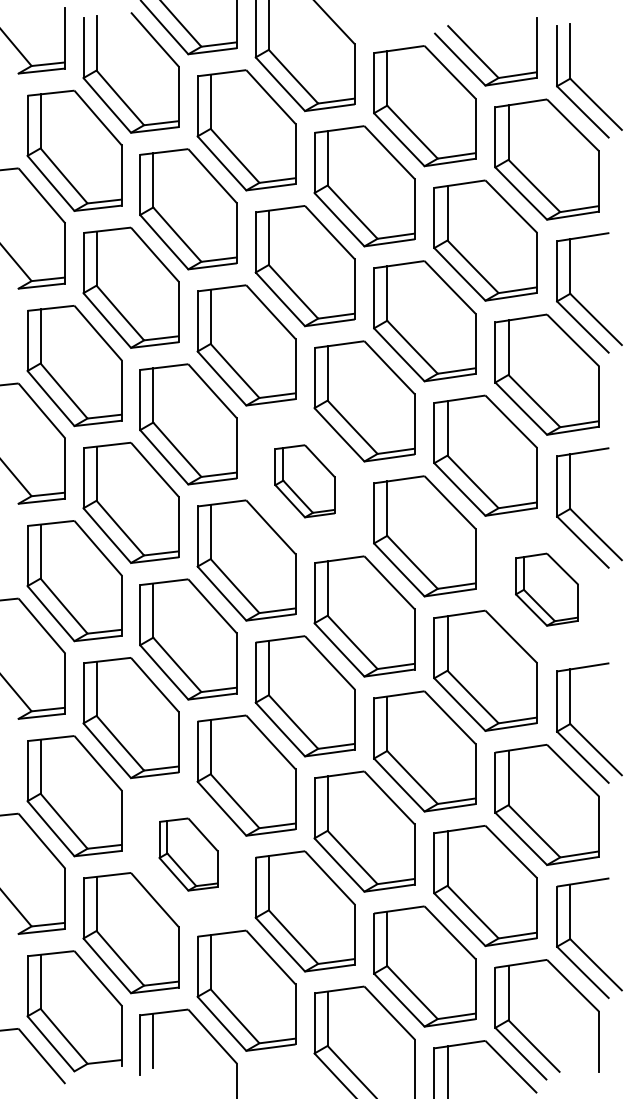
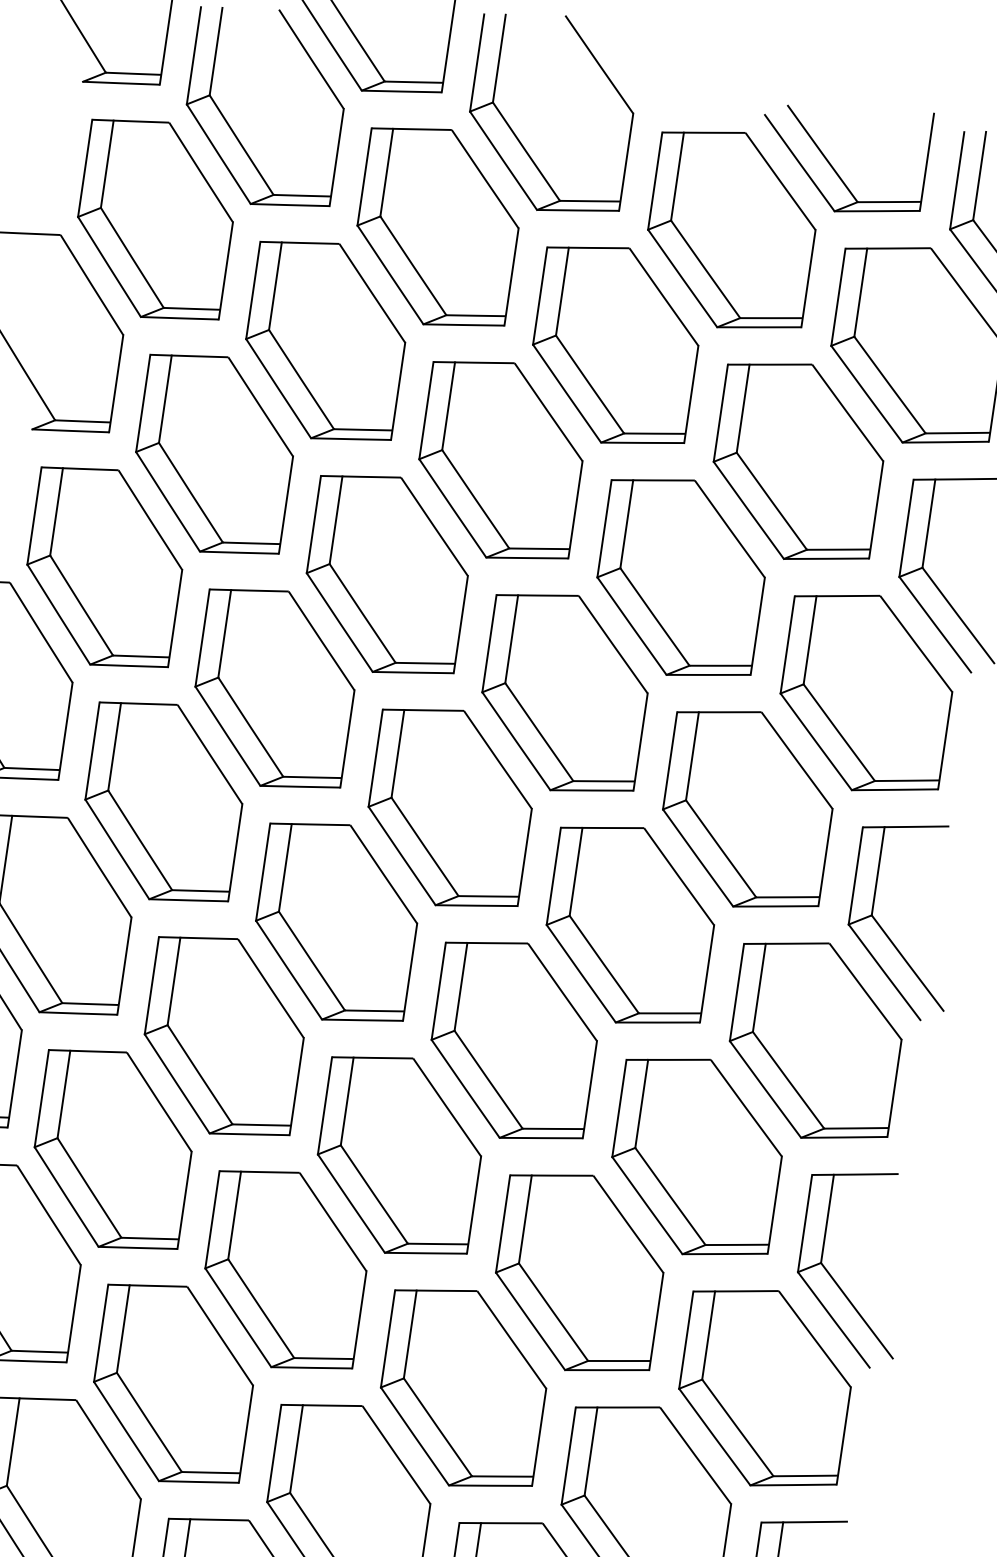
part: (304, 481) -> (448, 808), size x1.67
part: (546, 589) -> (814, 1040), size x1.67
part: (188, 854) -> (173, 1383), size x1.67

